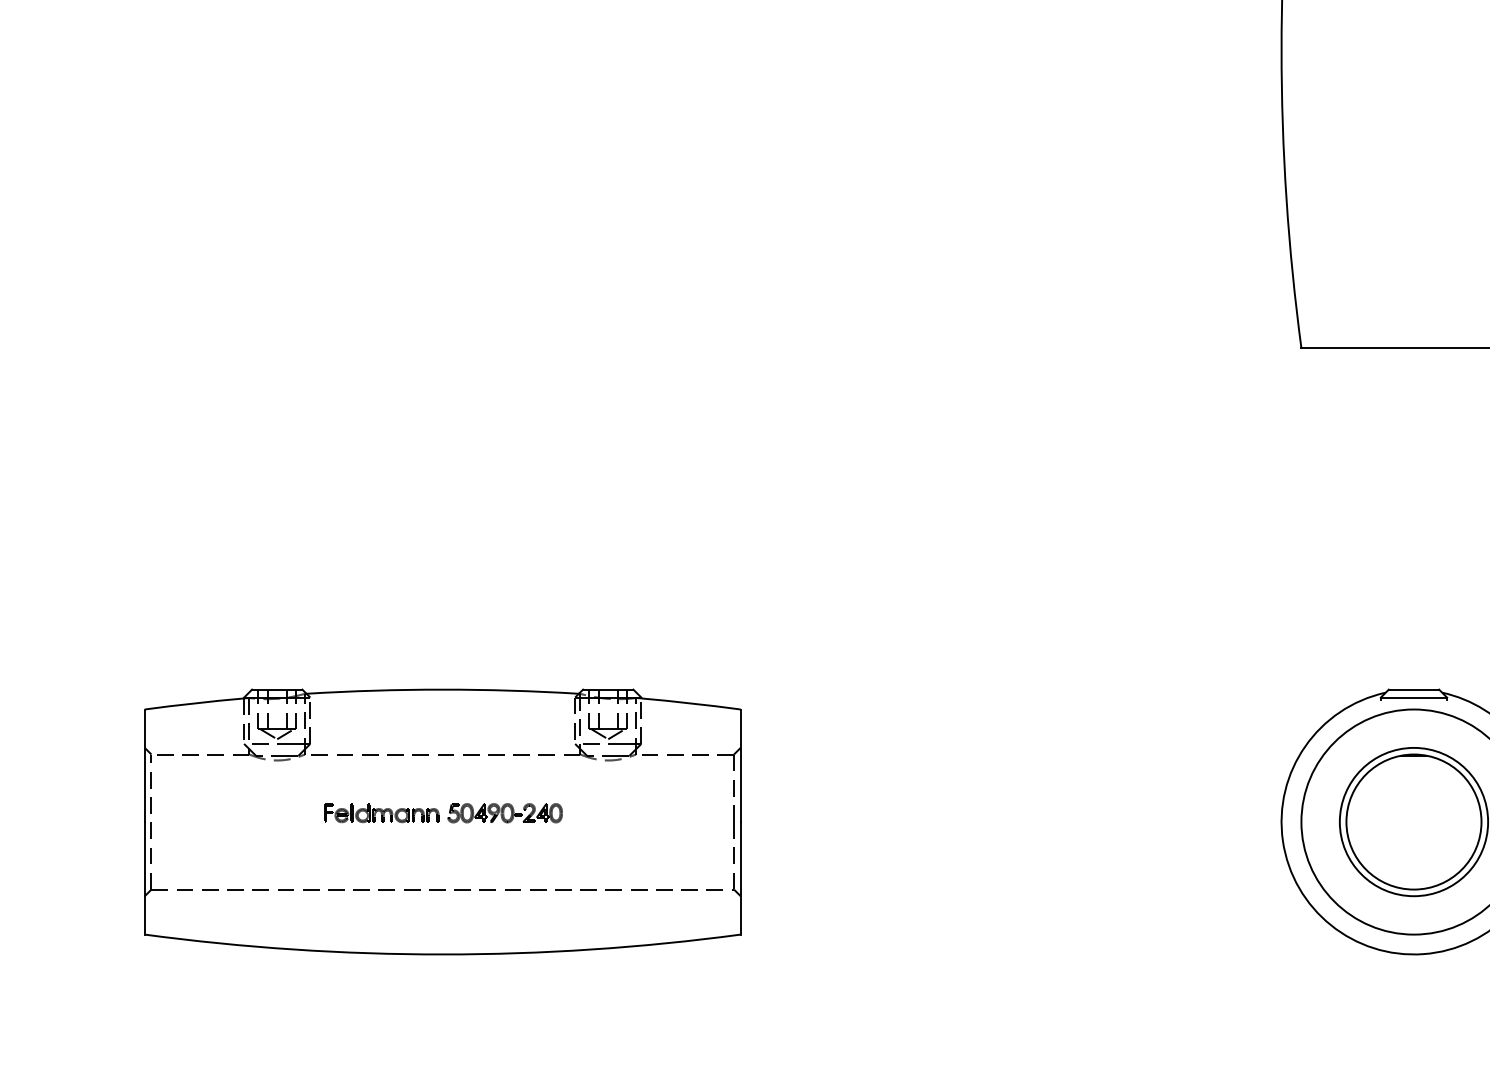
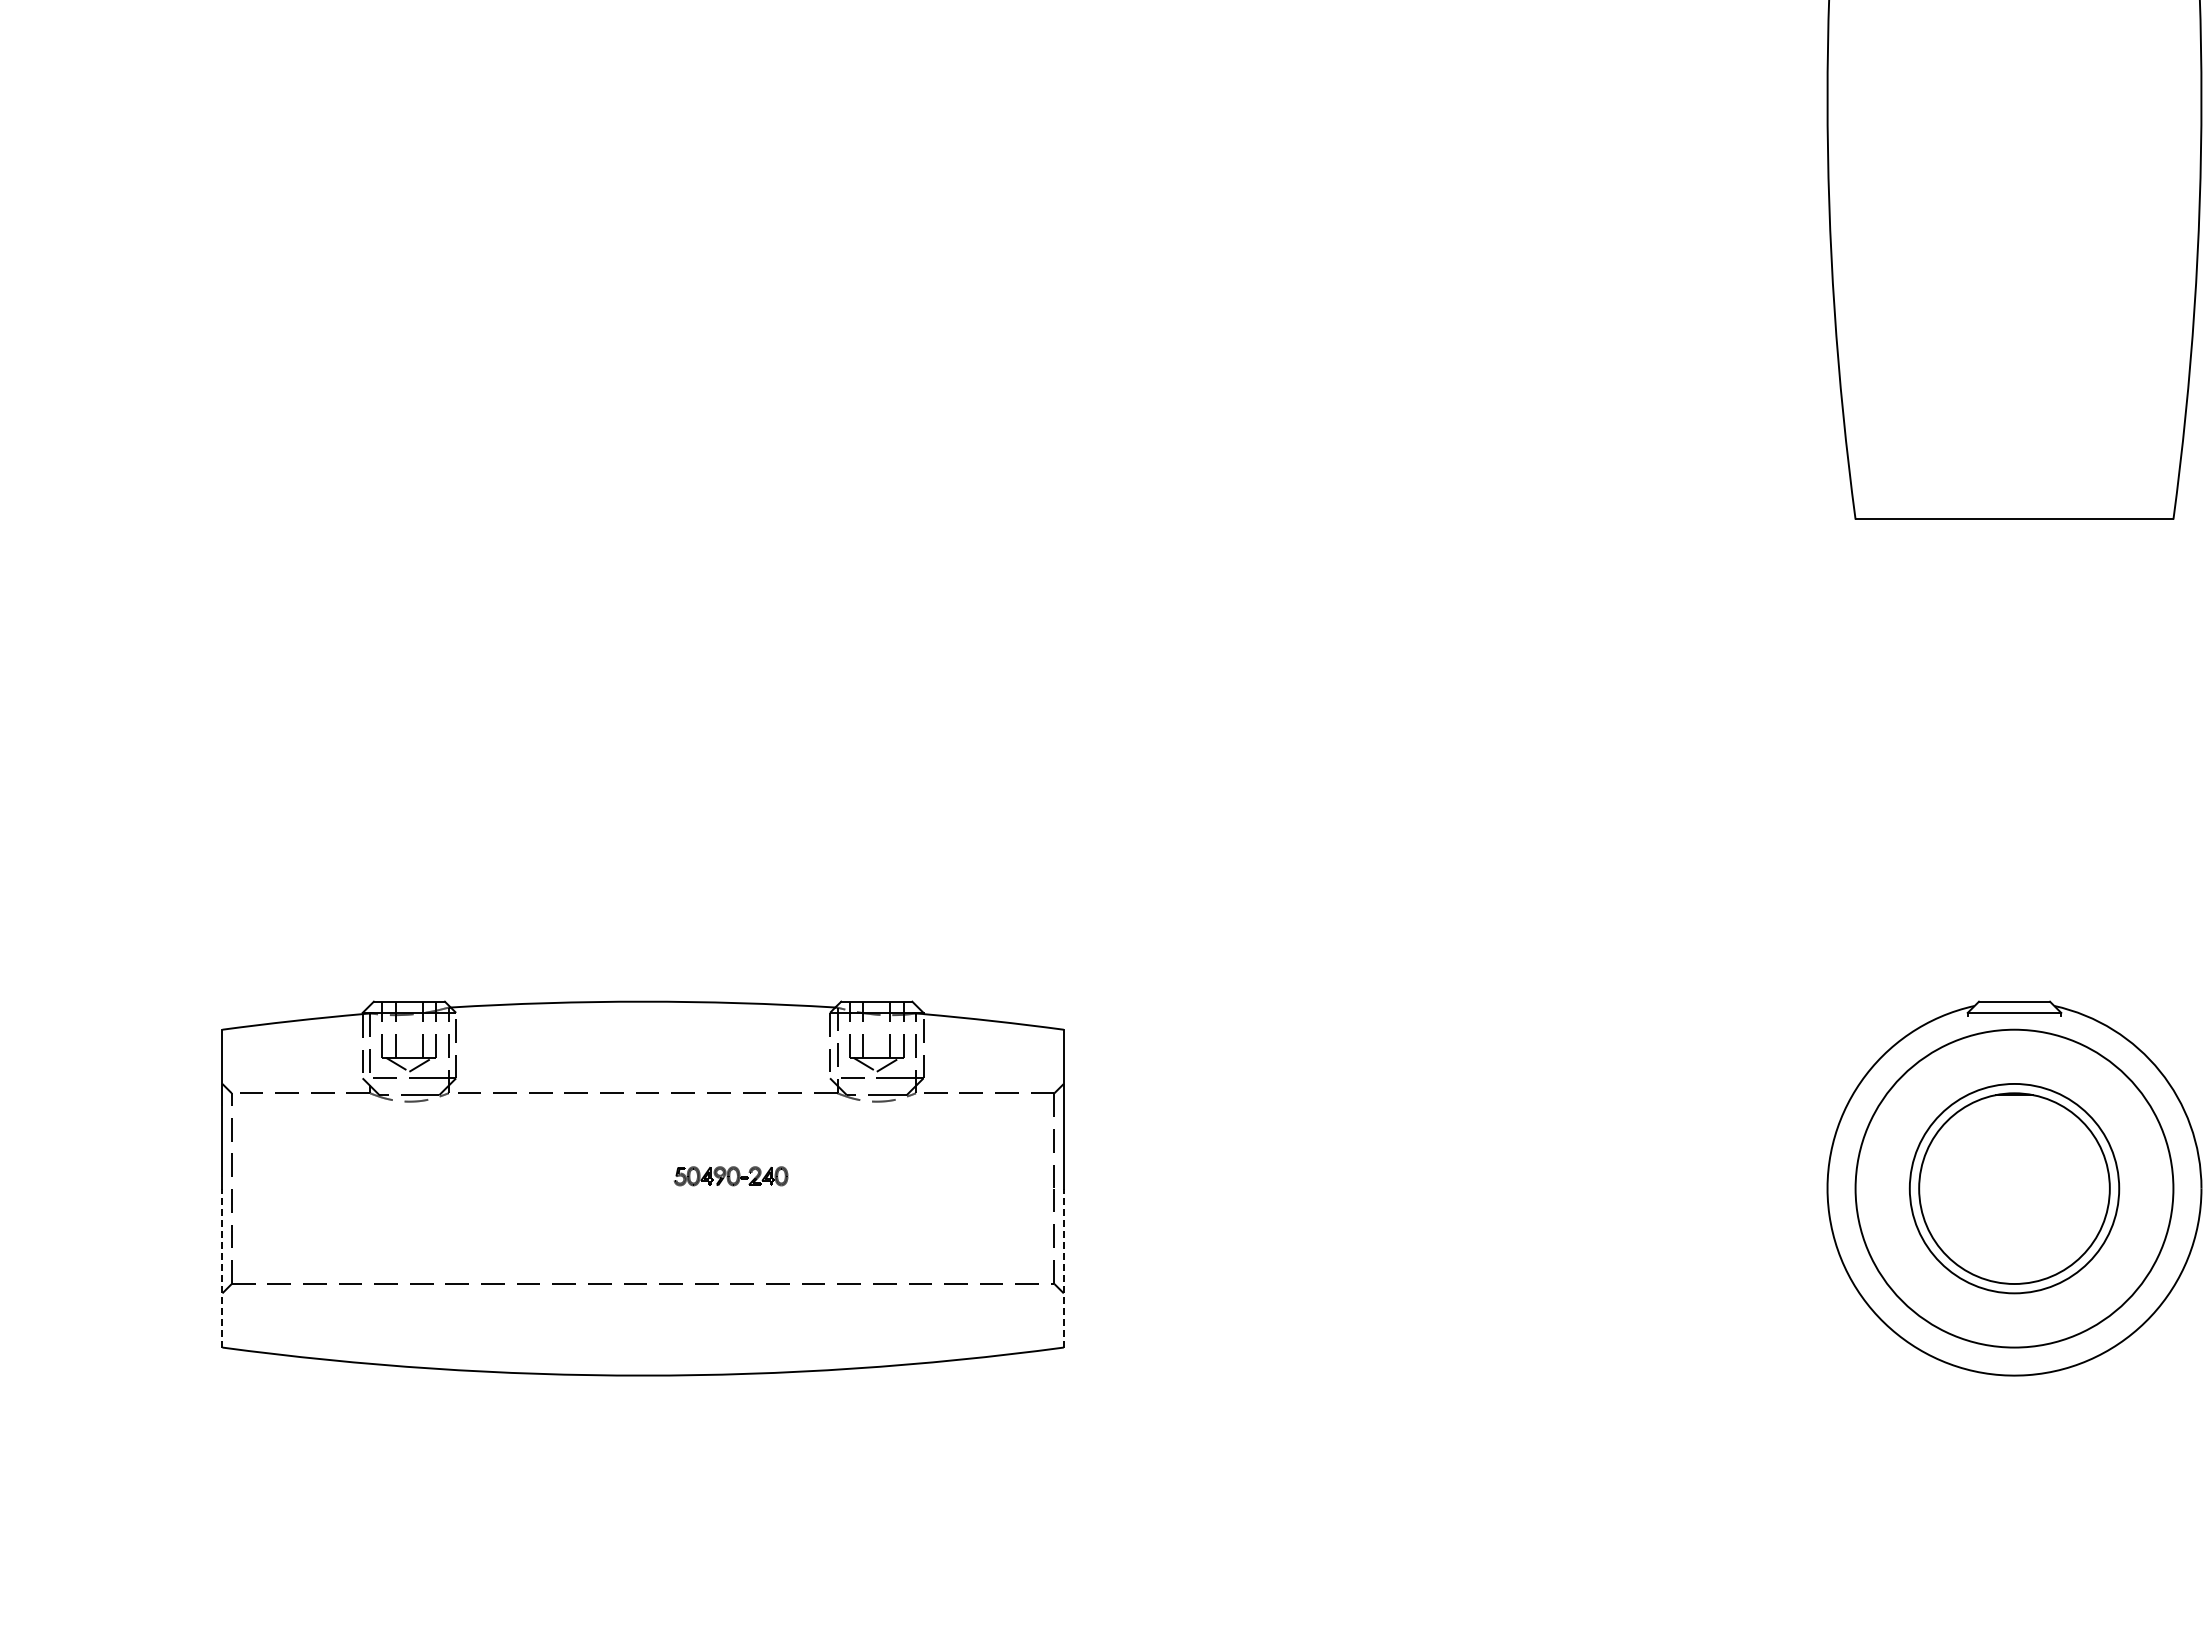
part: (381, 812) -> (556, 1175), removed
part: (504, 813) -> (730, 1176), size x0.7
line: (144, 877) -> (222, 1267), solid -> dashed
line: (740, 877) -> (1063, 1267), solid -> dashed

